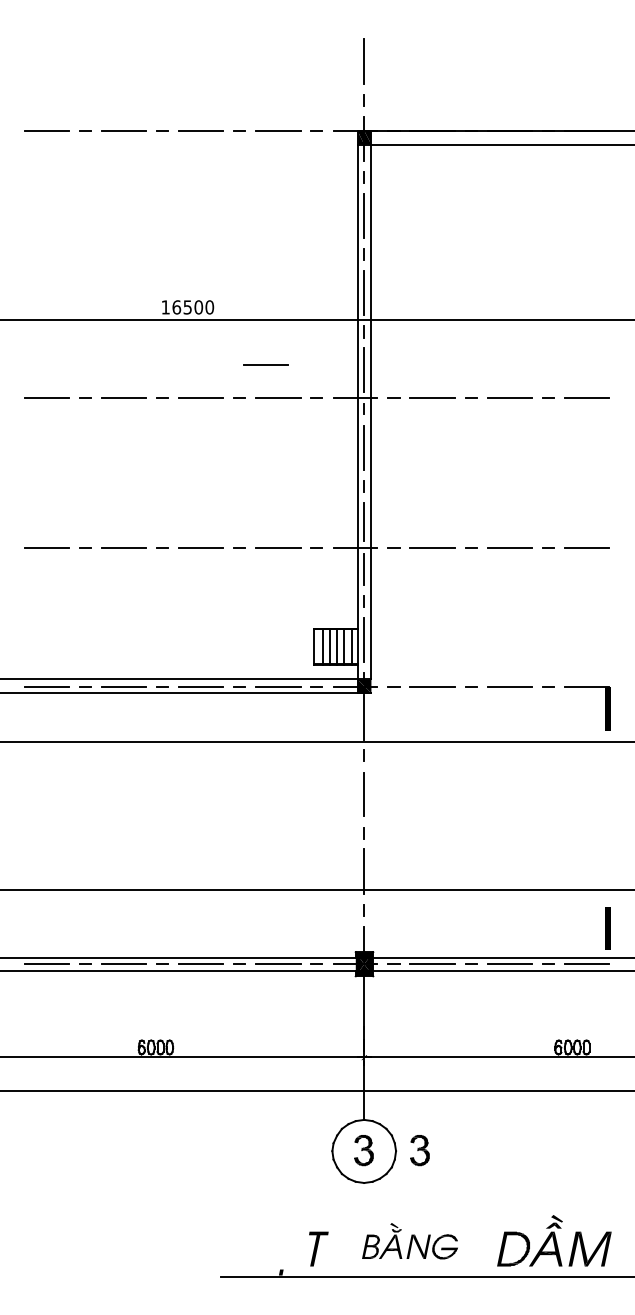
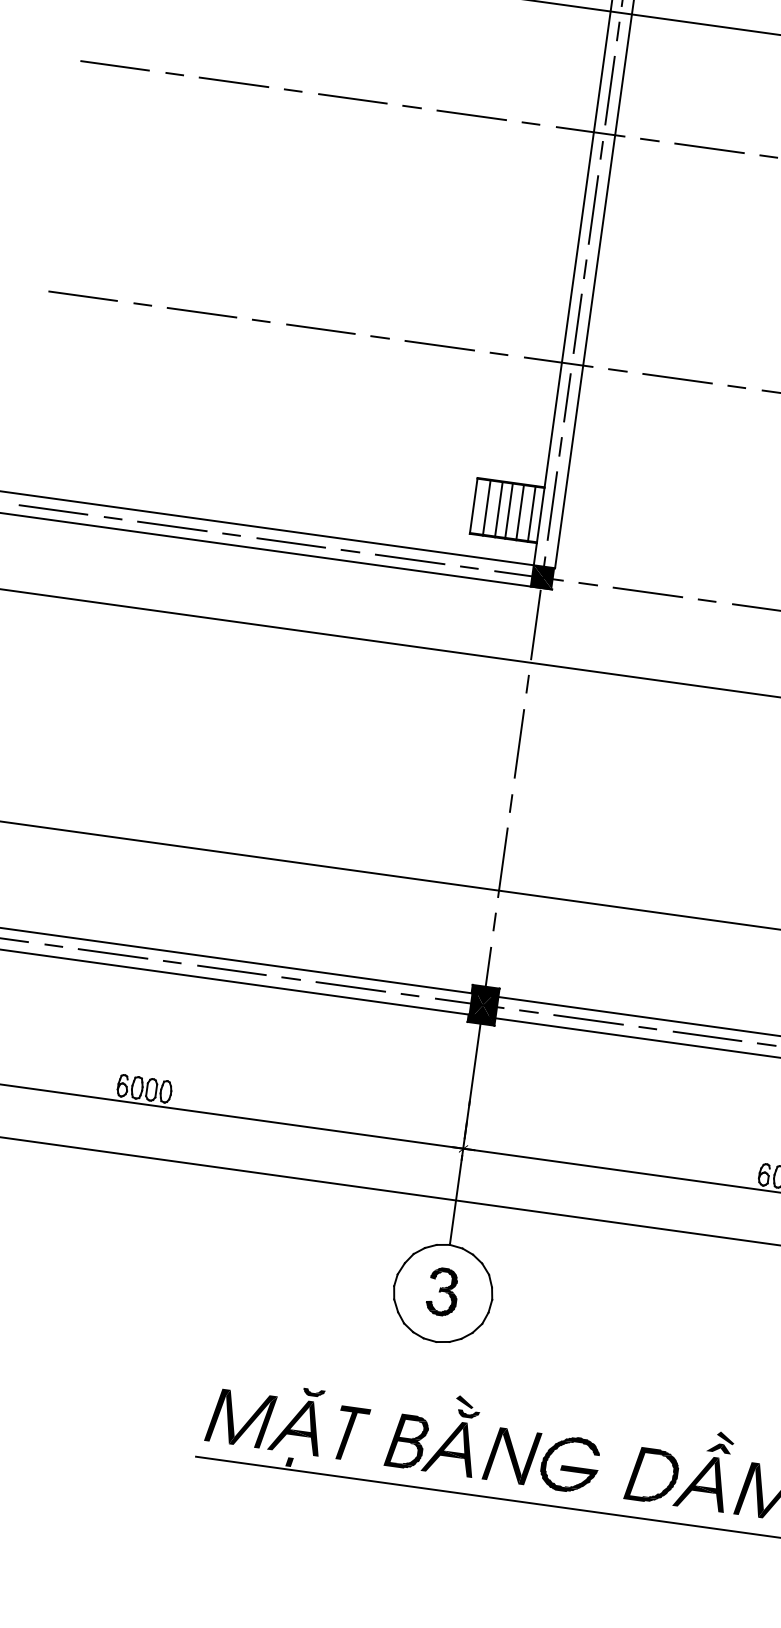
line: (265, 364) -> (459, 60), removed
part: (419, 1150) -> (528, 1303), removed
part: (409, 1241) -> (493, 1441), size x1.43
part: (262, 1244) -> (266, 1414), added

